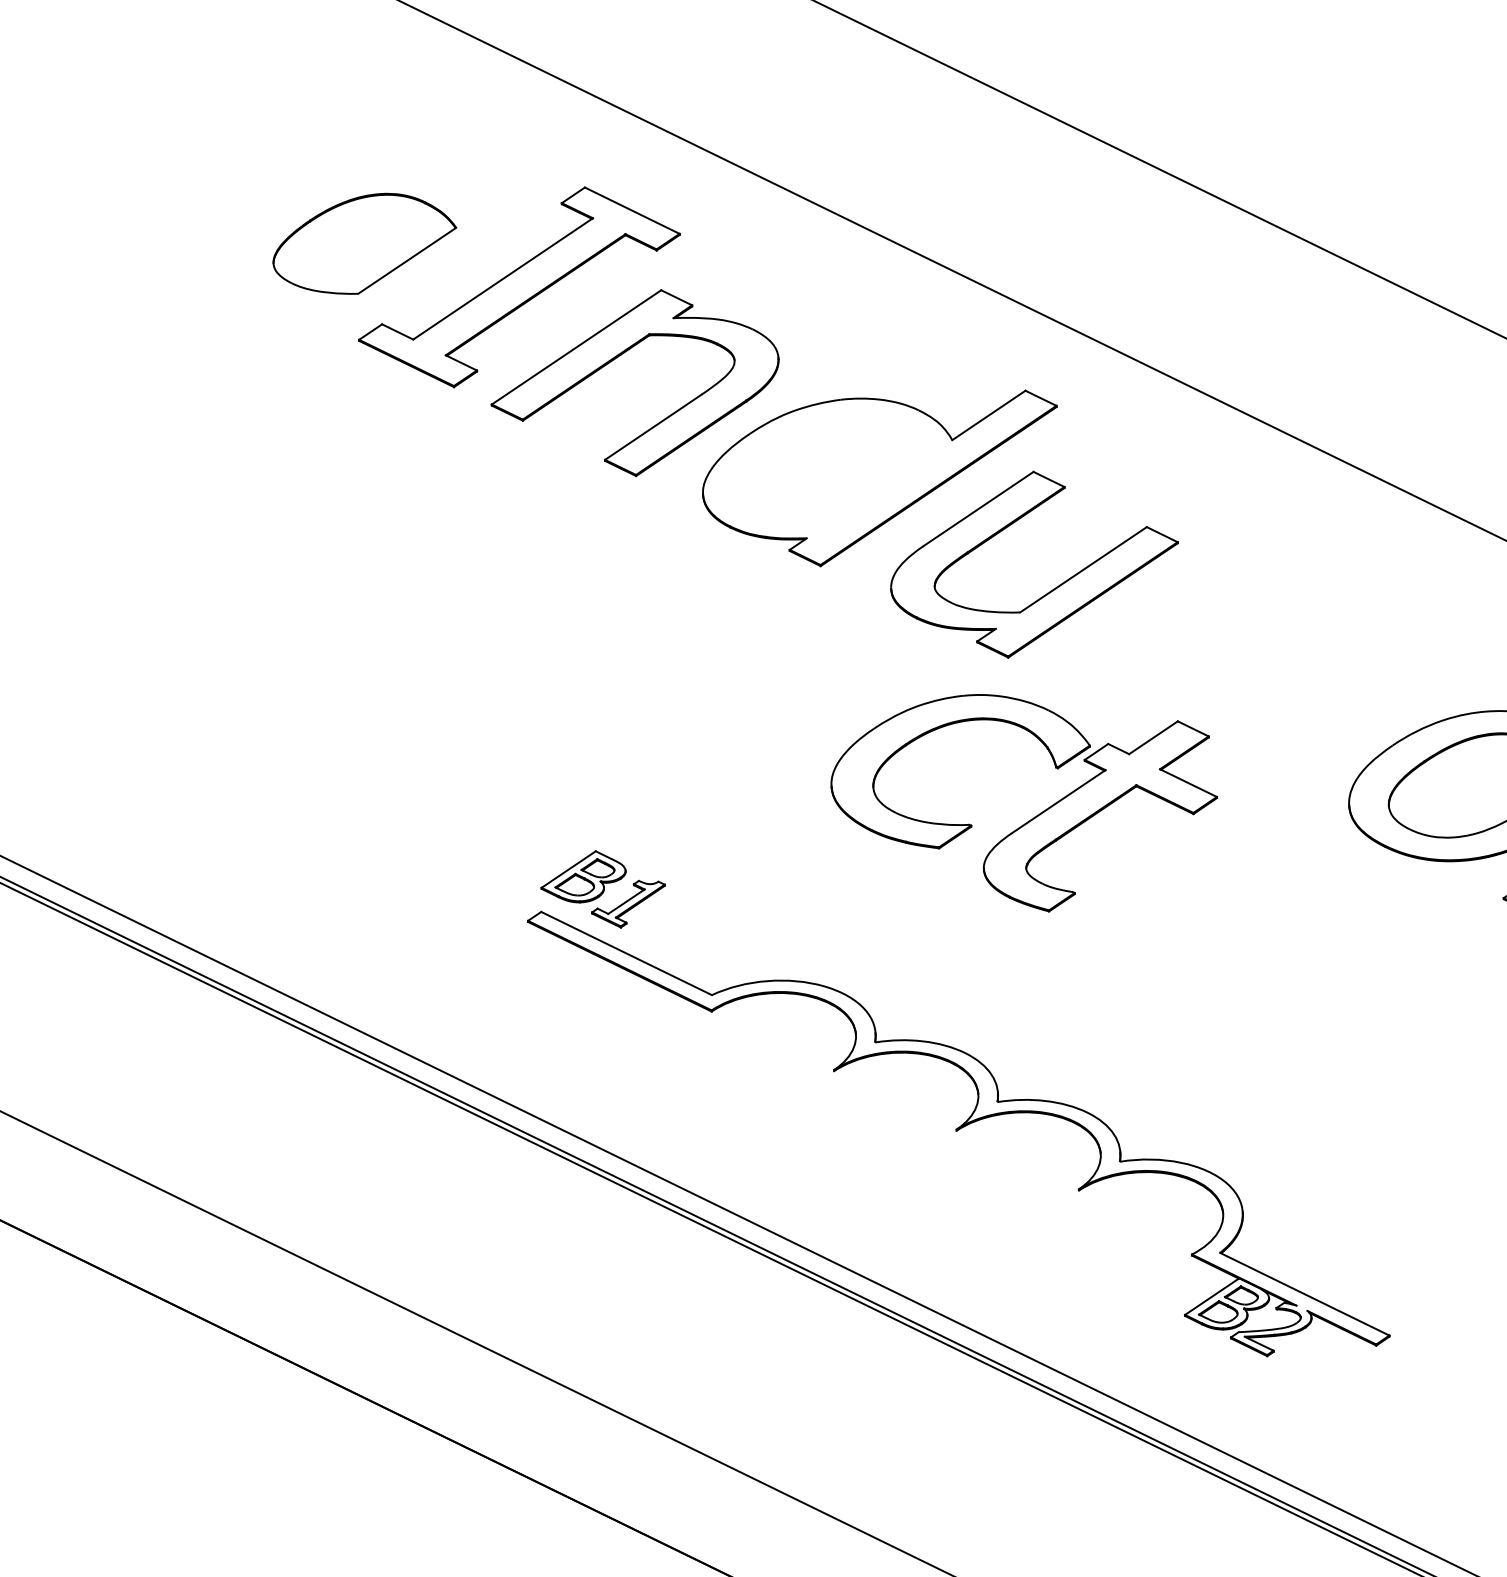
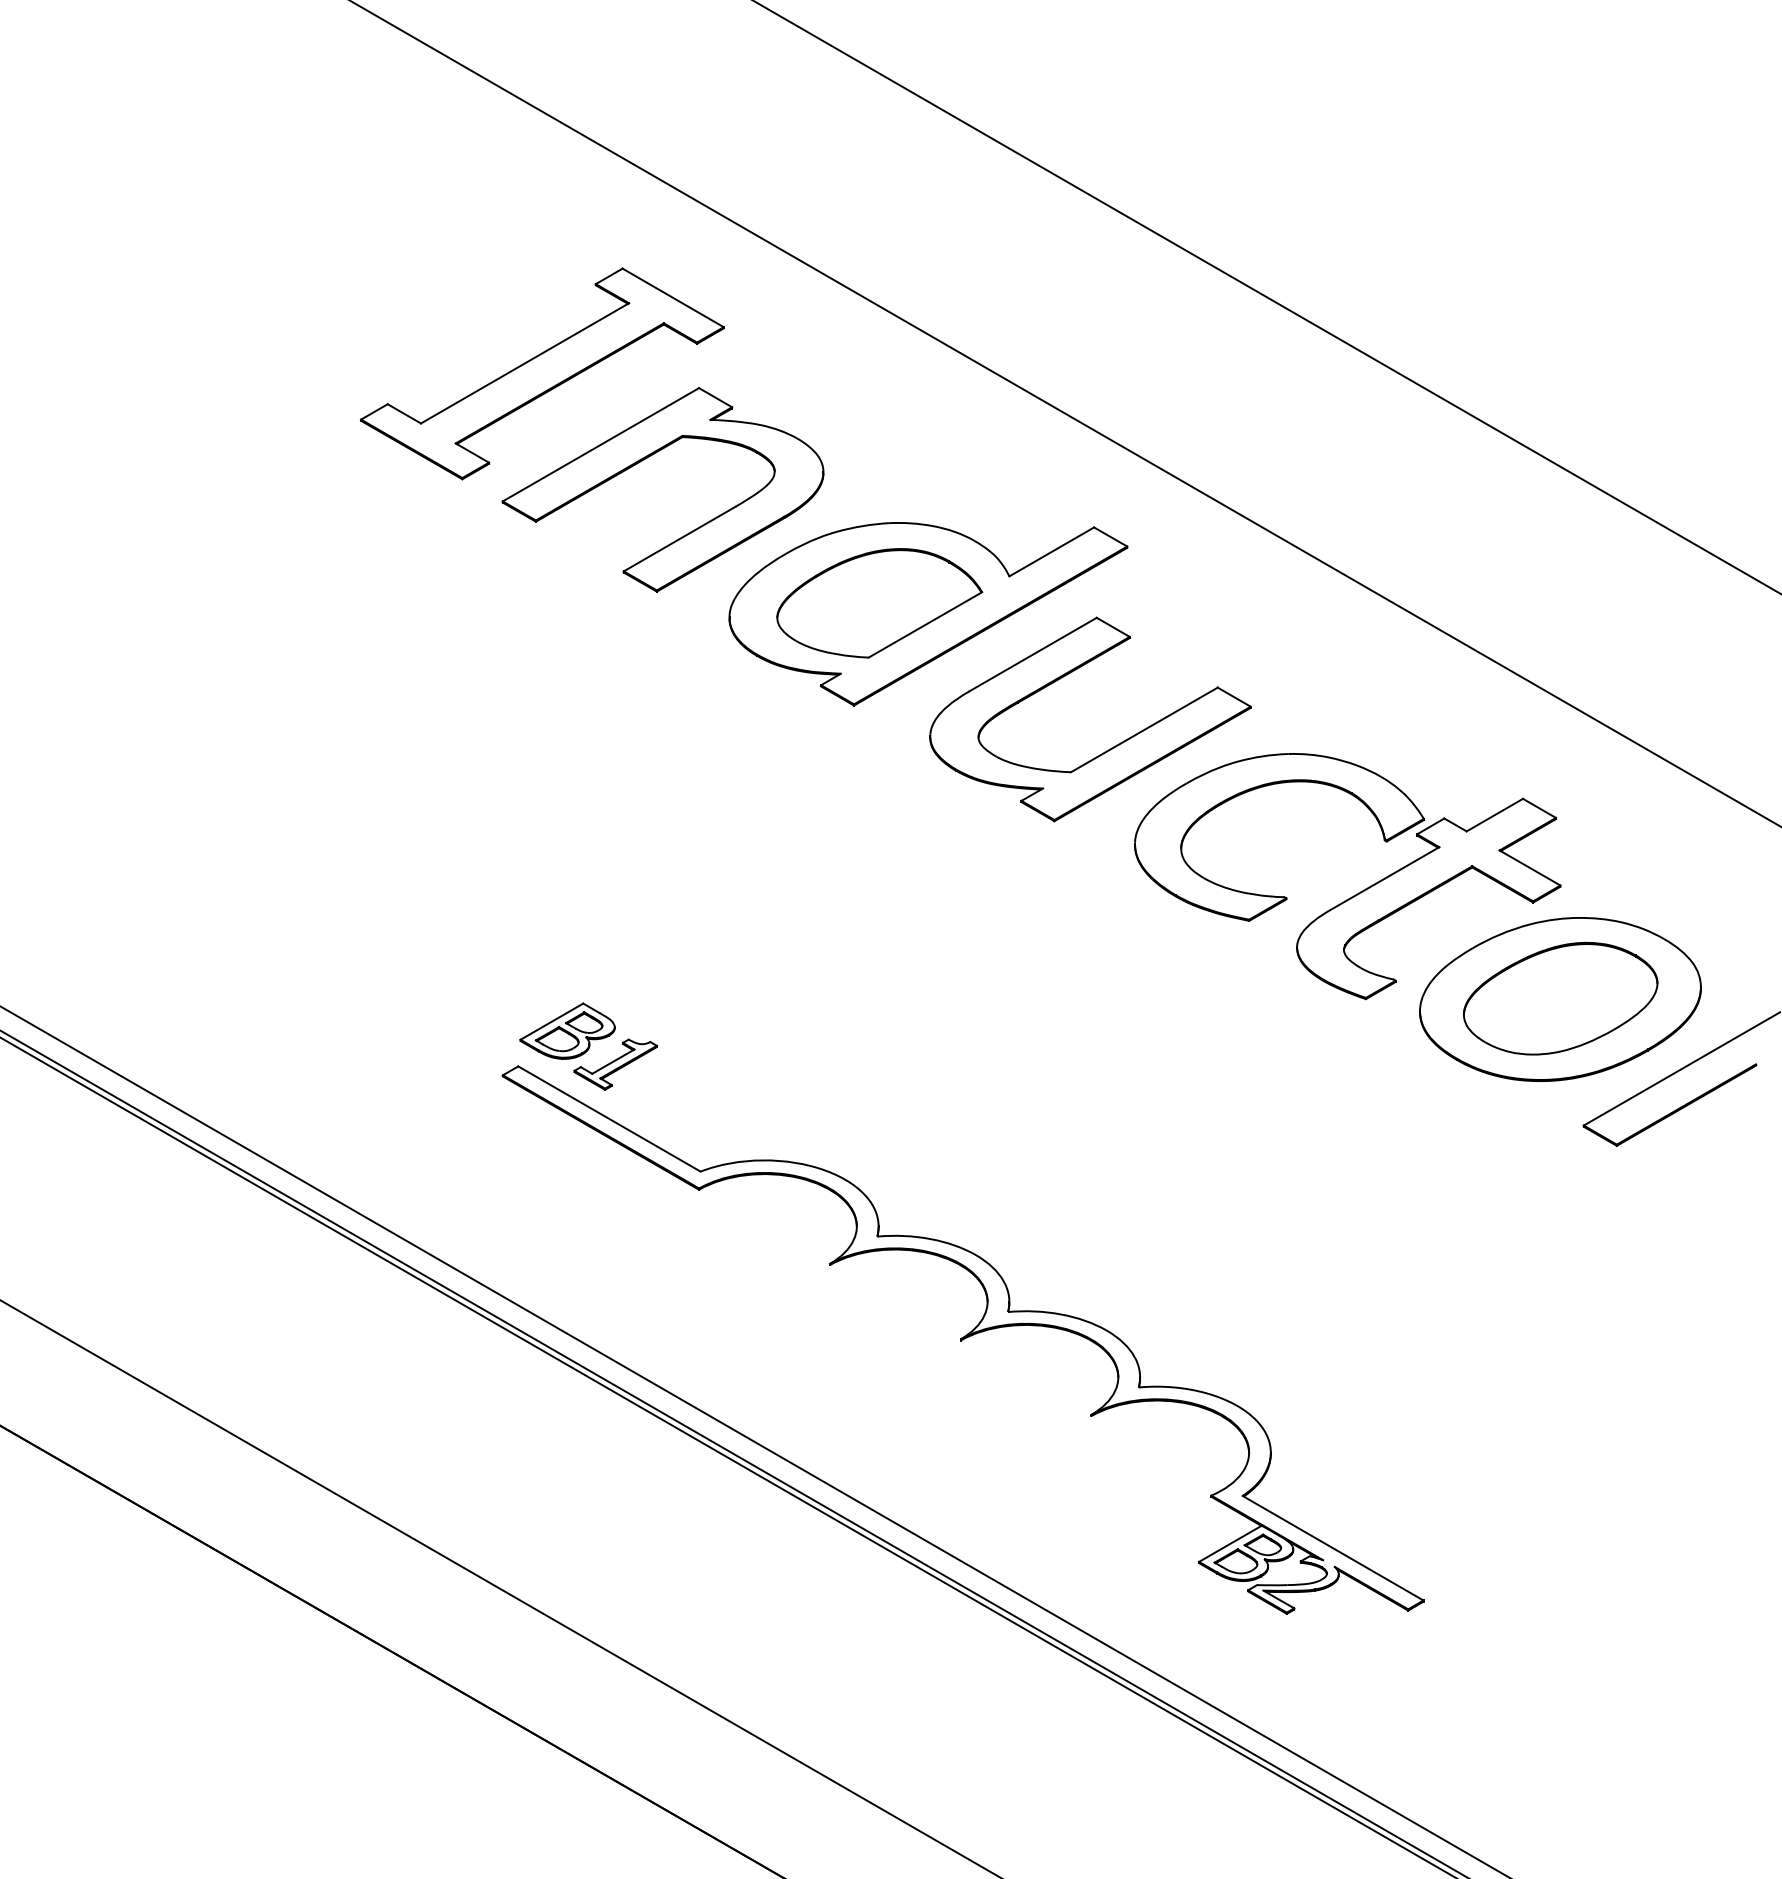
part: (364, 244) -> (879, 603), moved
part: (1033, 816) -> (1356, 893), moved

